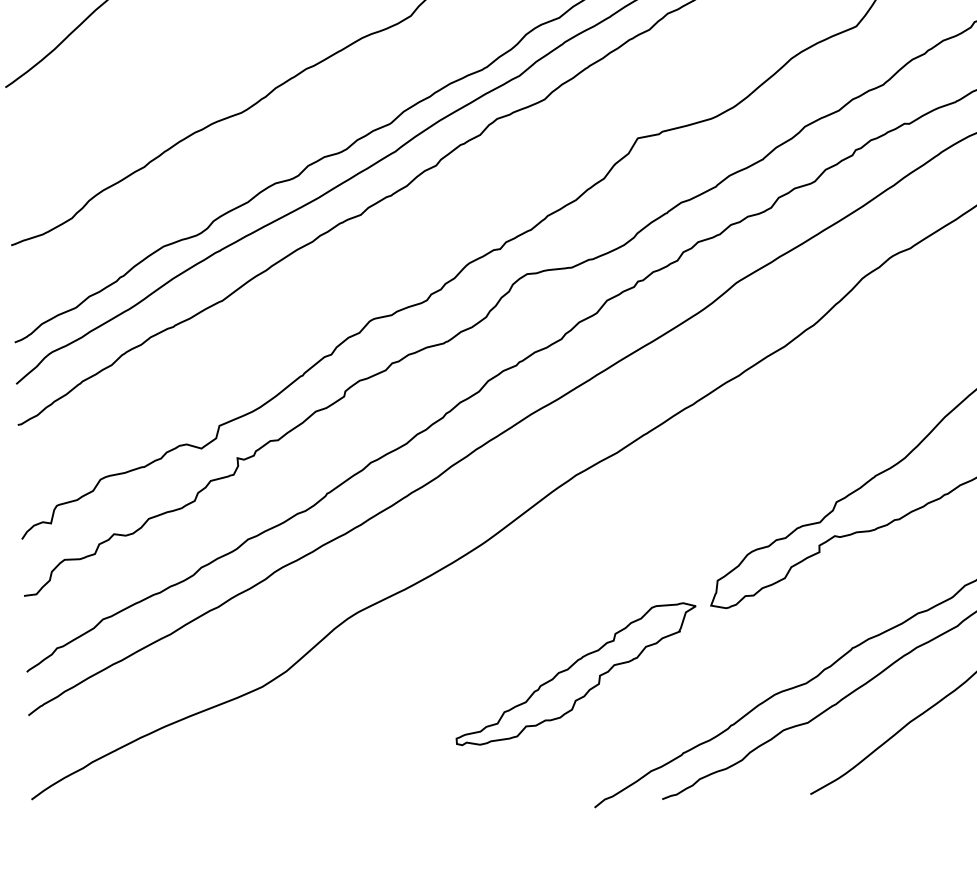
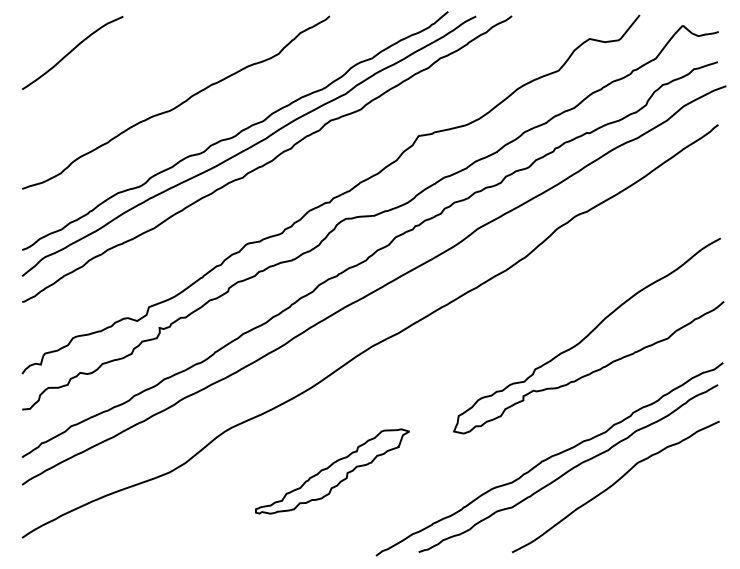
part: (576, 674) -> (332, 471), moved

